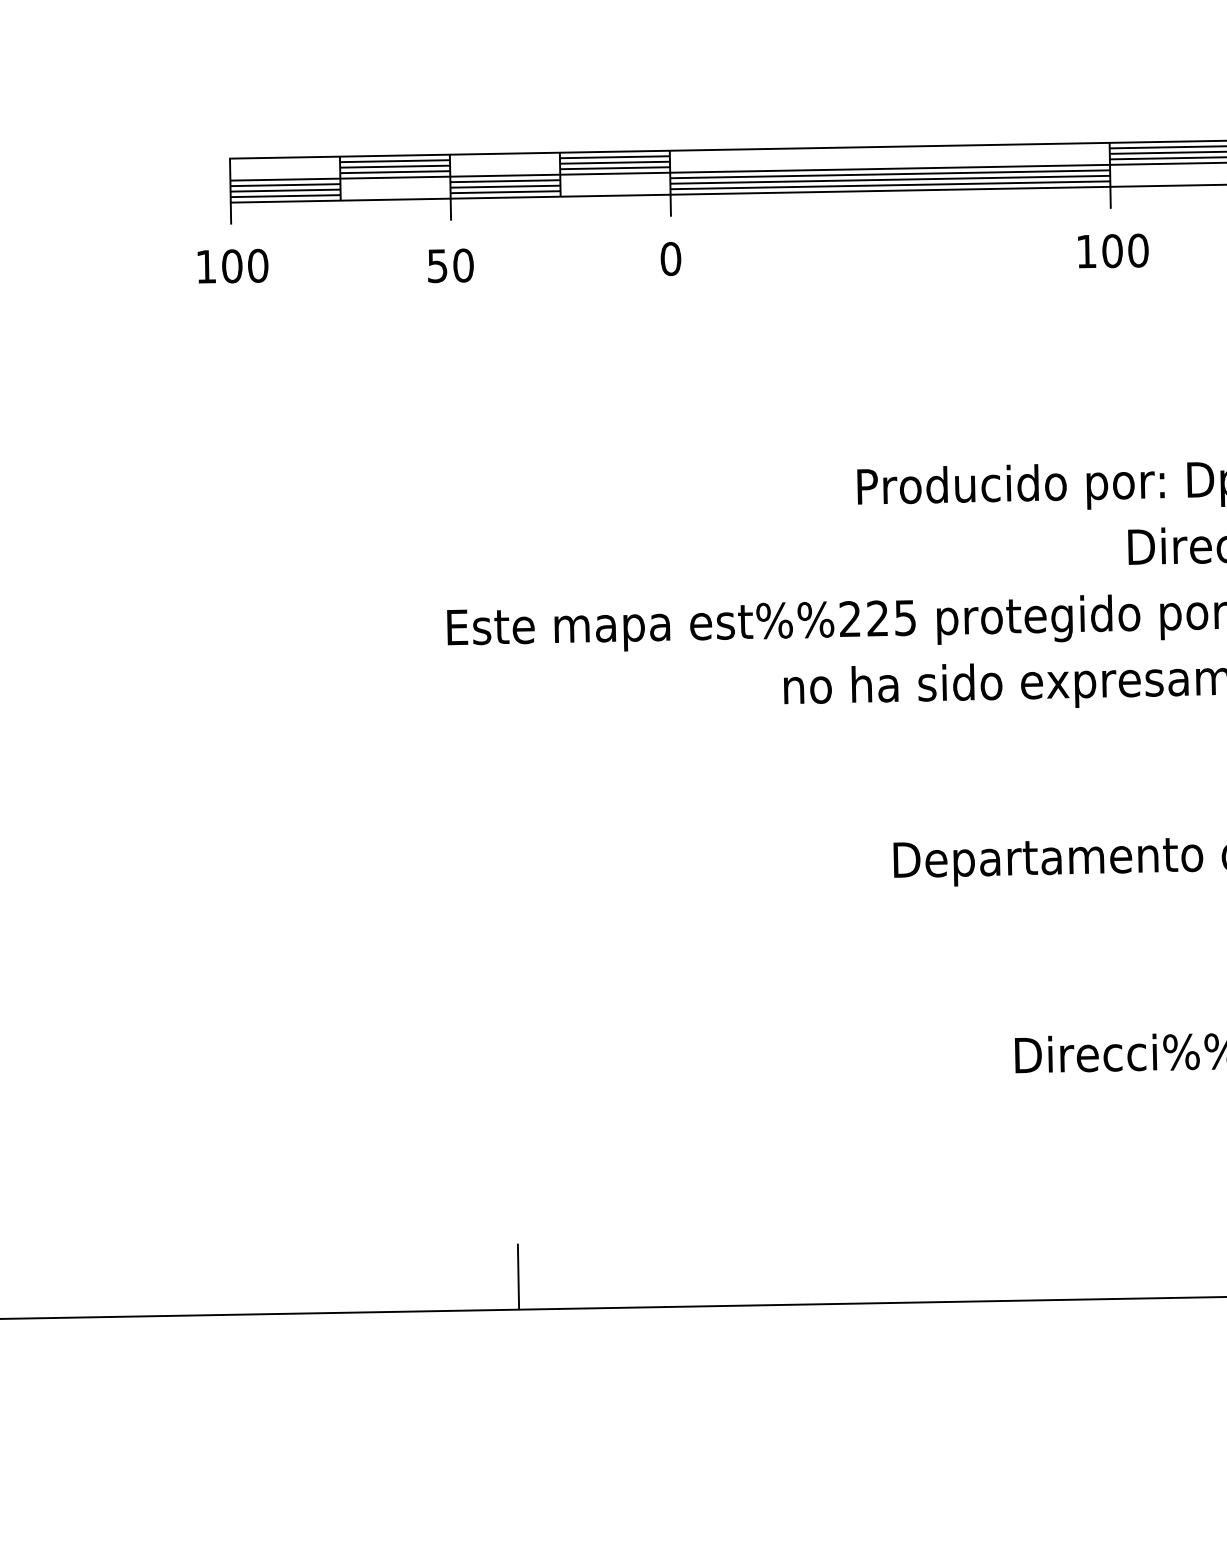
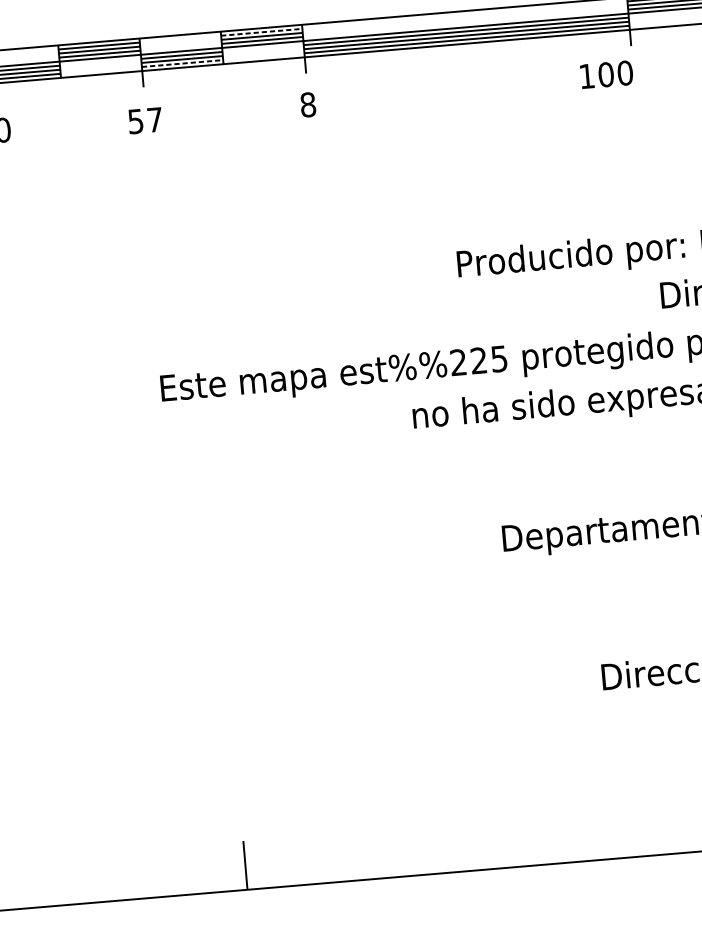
line: (614, 157) -> (261, 32), solid -> dashed
line: (505, 192) -> (182, 63), solid -> dashed
text: (1113, 250) -> (606, 74), moved
text: (670, 258) -> (307, 104), 0 -> 8
text: (463, 265) -> (155, 119), 50 -> 57

